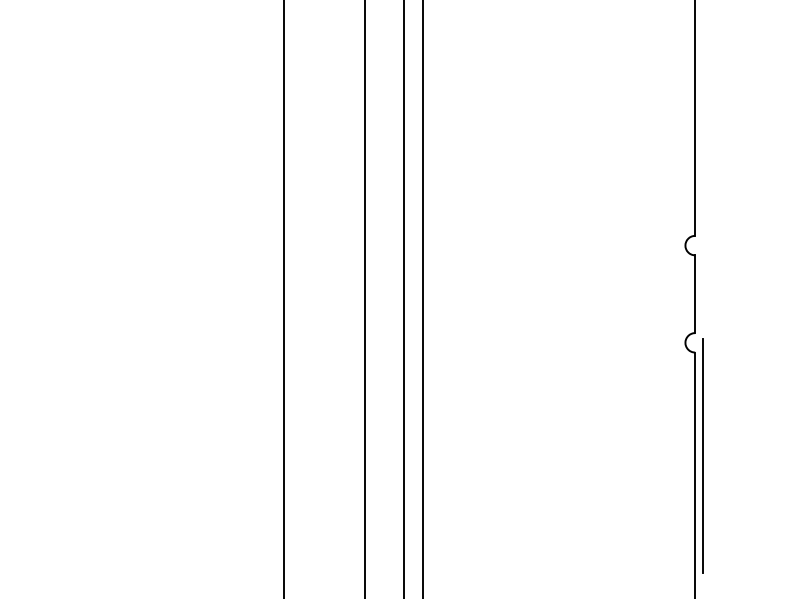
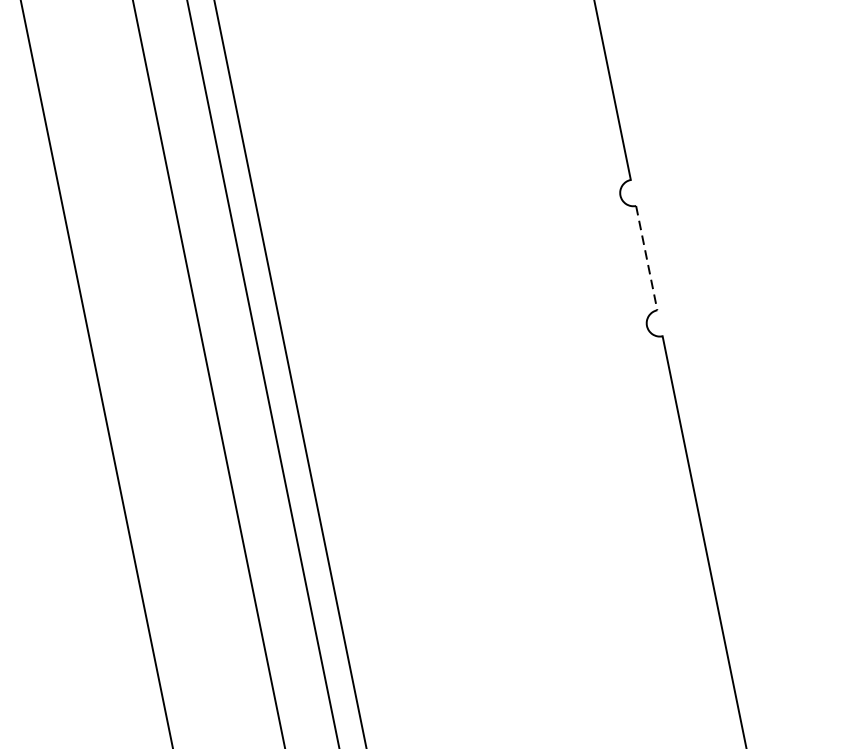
line: (695, 294) -> (647, 258), solid -> dashed
line: (702, 455) -> (700, 472), removed

